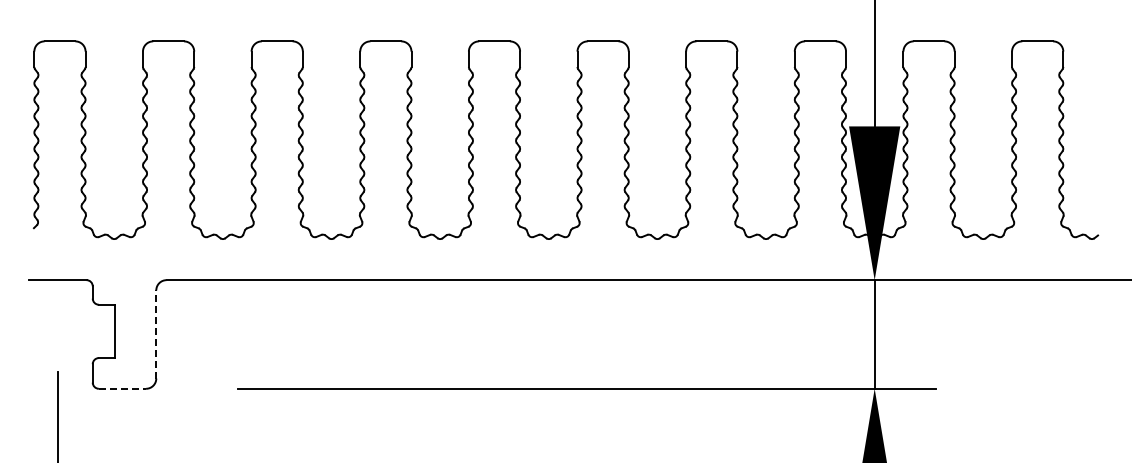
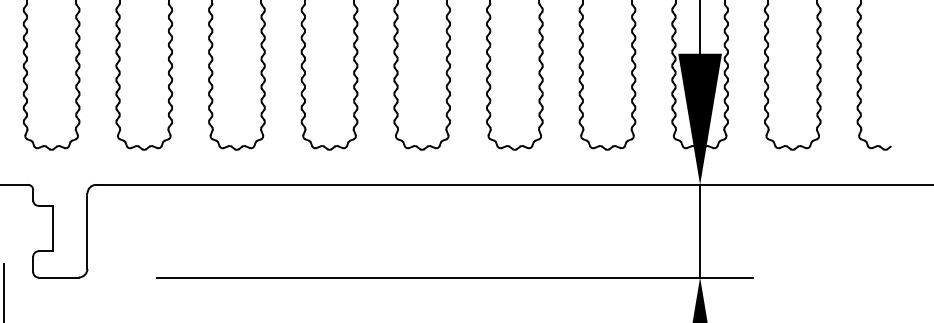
line: (156, 333) -> (87, 230), dashed -> solid
line: (122, 388) -> (58, 277), dashed -> solid

